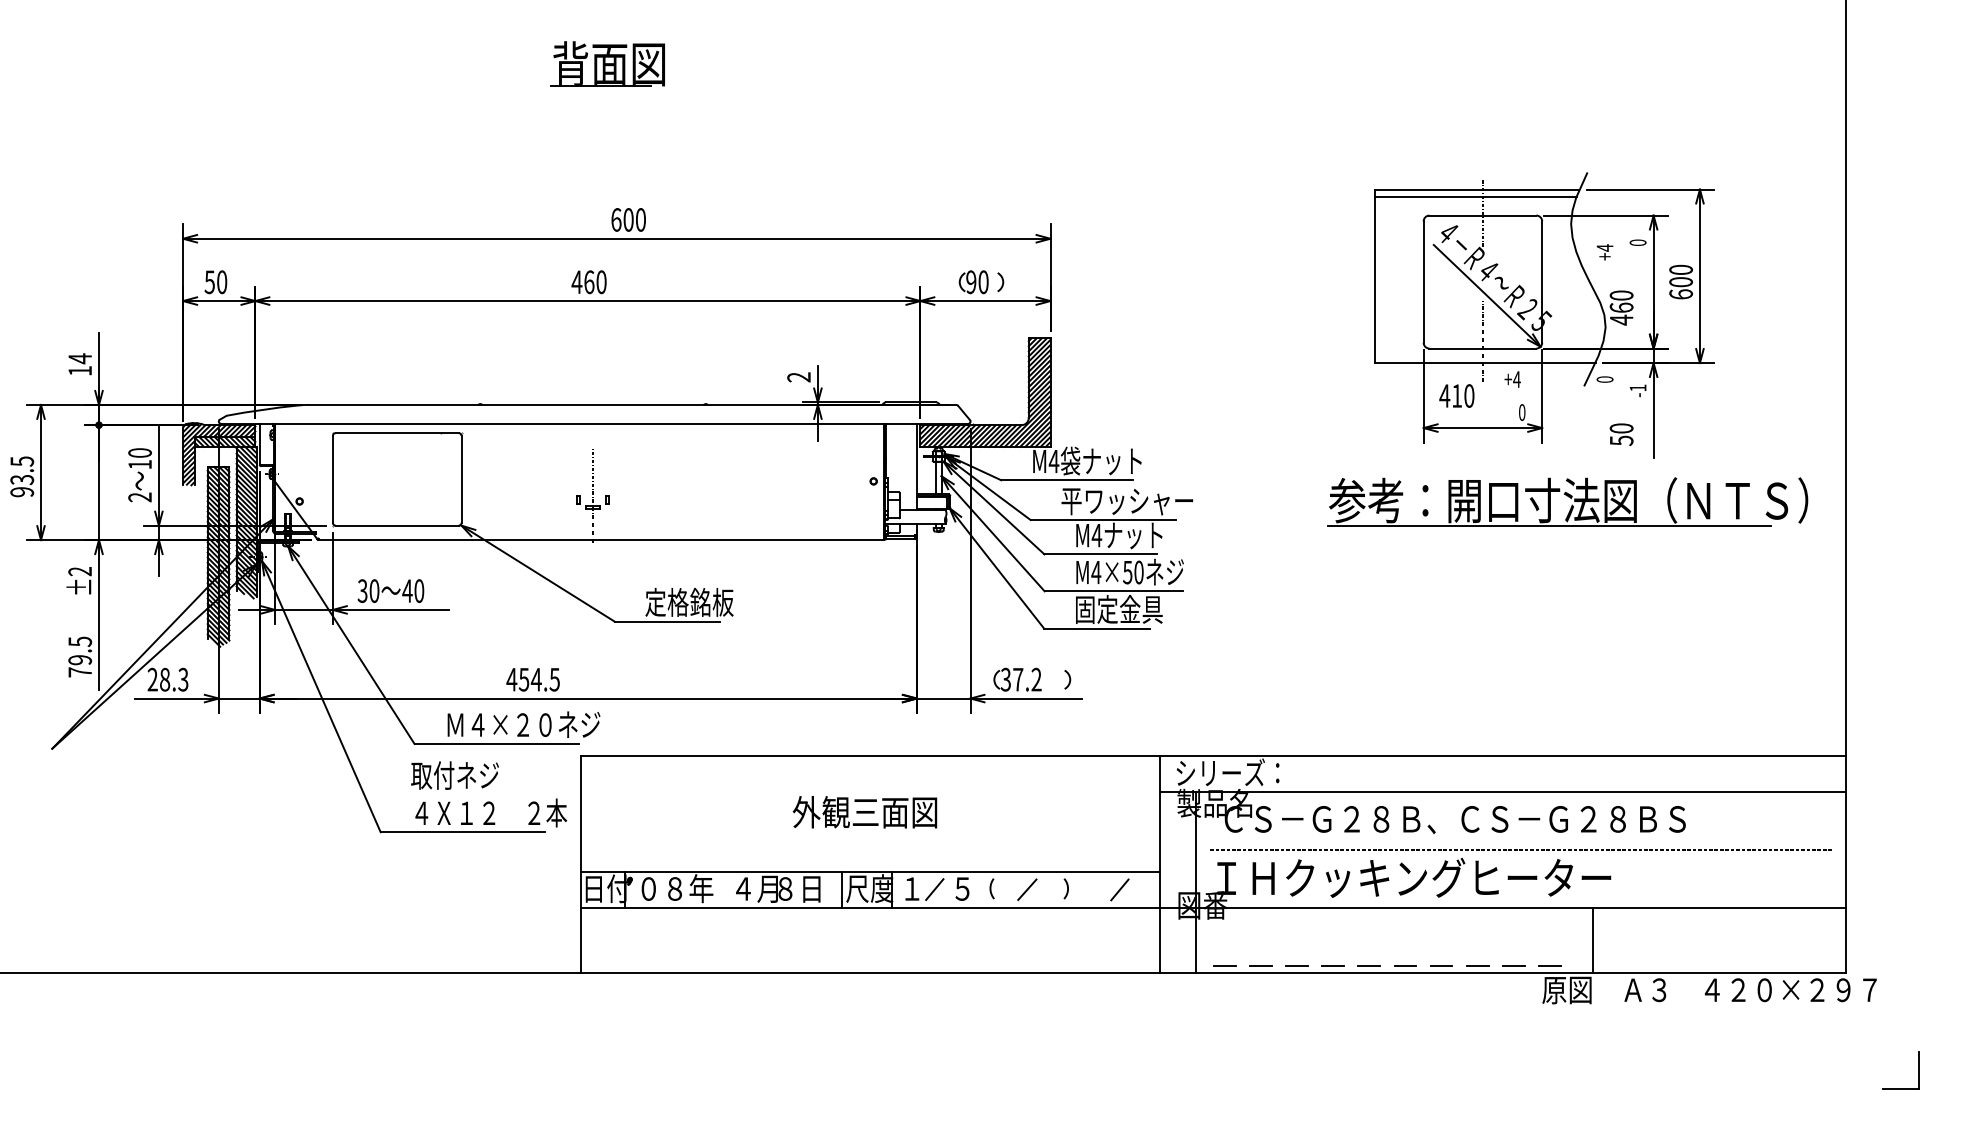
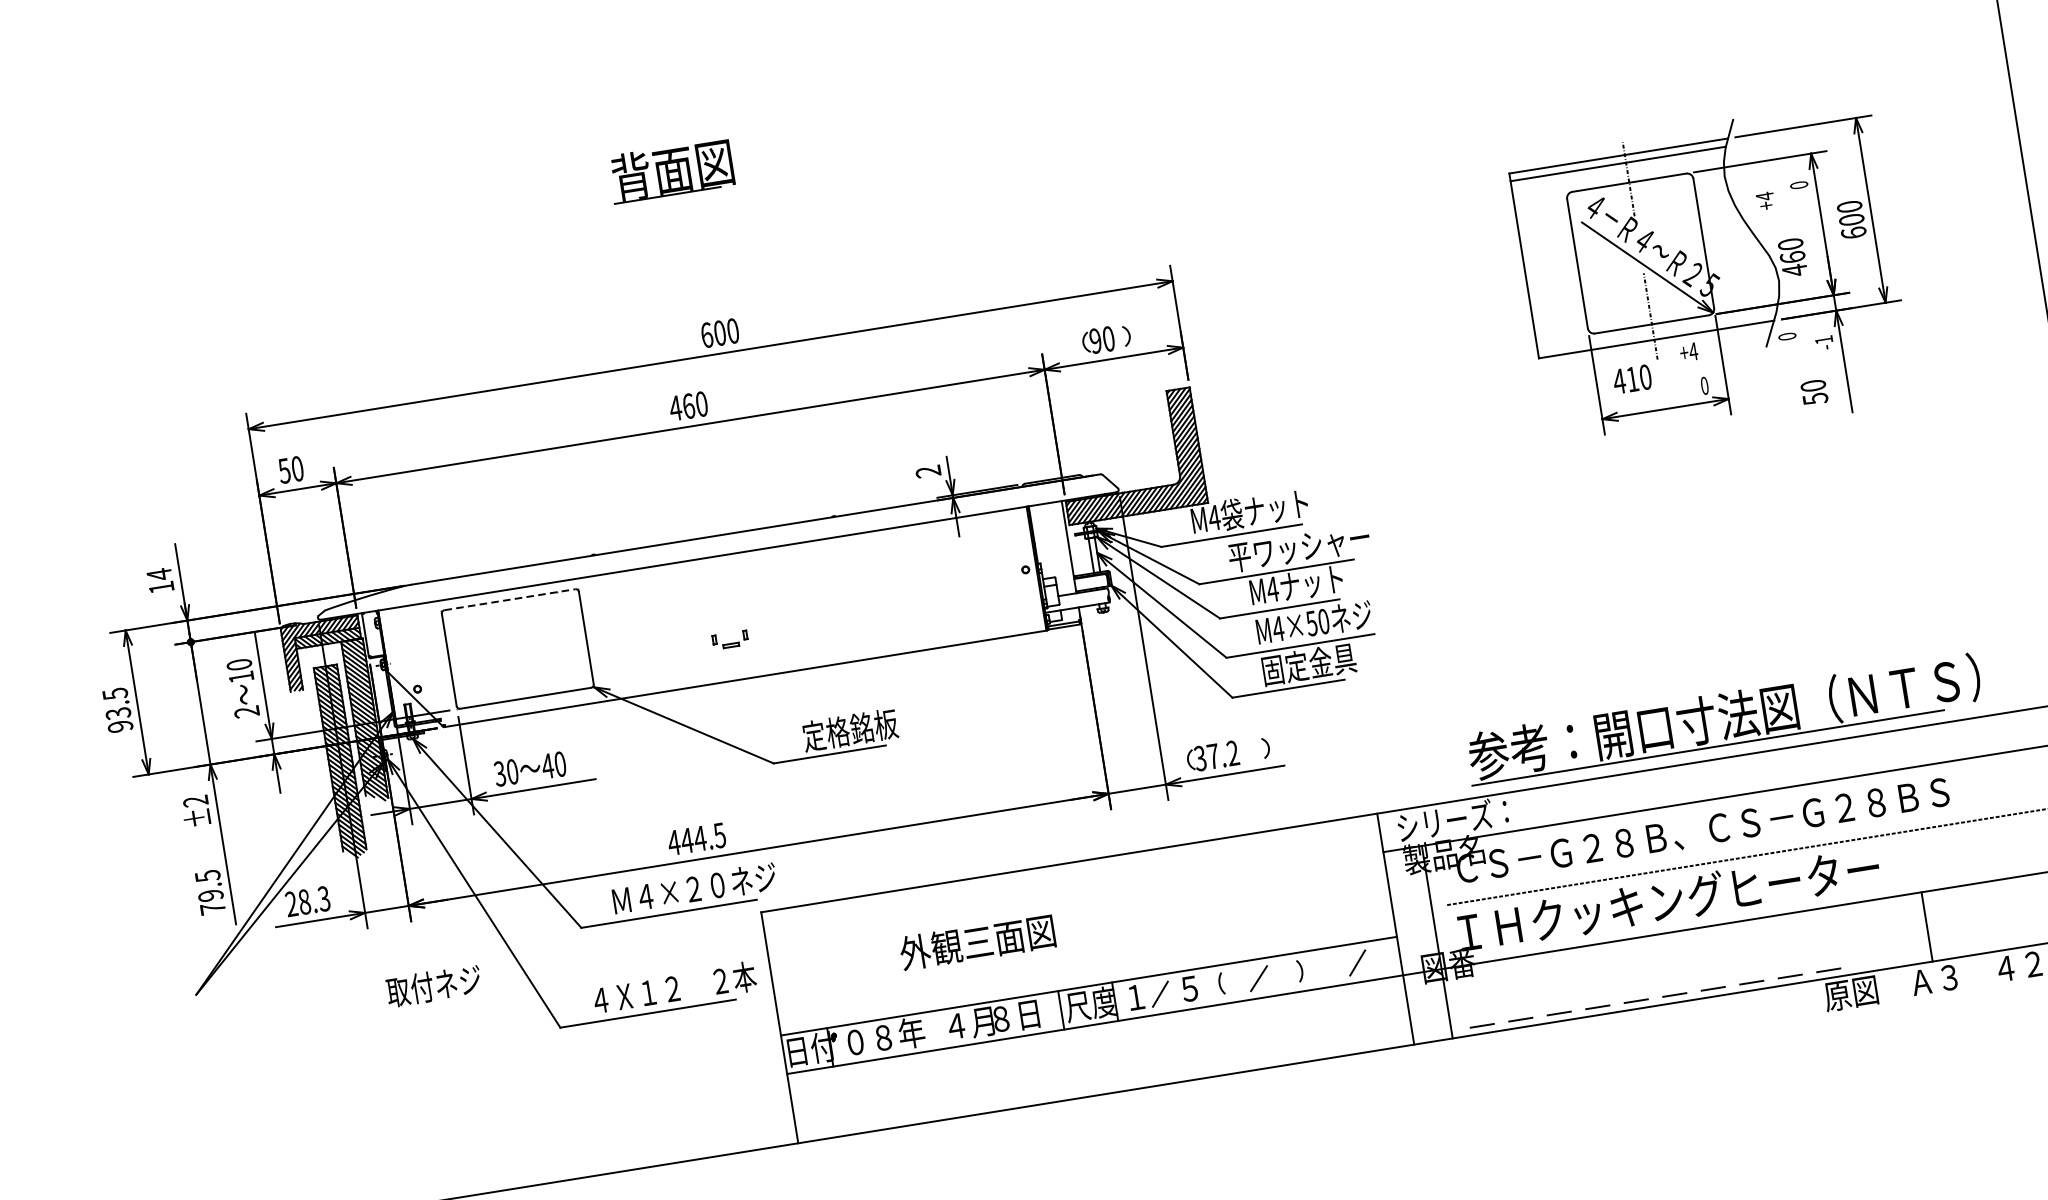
line: (397, 433) -> (510, 600), solid -> dashed
line: (593, 495) -> (729, 632), removed
part: (1567, 501) -> (1723, 718), moved
text: (523, 679) -> (686, 840), 454.5 -> 444.5
text: (454, 775) -> (433, 986), moved
text: (864, 812) -> (977, 942), moved
line: (1593, 939) -> (1927, 925), moved

